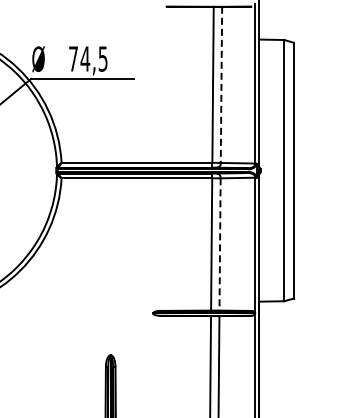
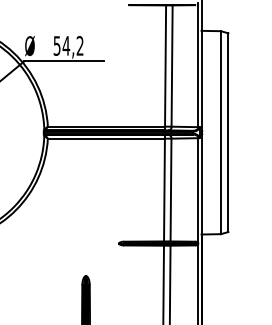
text: (88, 58) -> (68, 45), 74,5 -> 54,2
line: (221, 85) -> (172, 66), dashed -> solid
line: (220, 244) -> (171, 190), dashed -> solid

